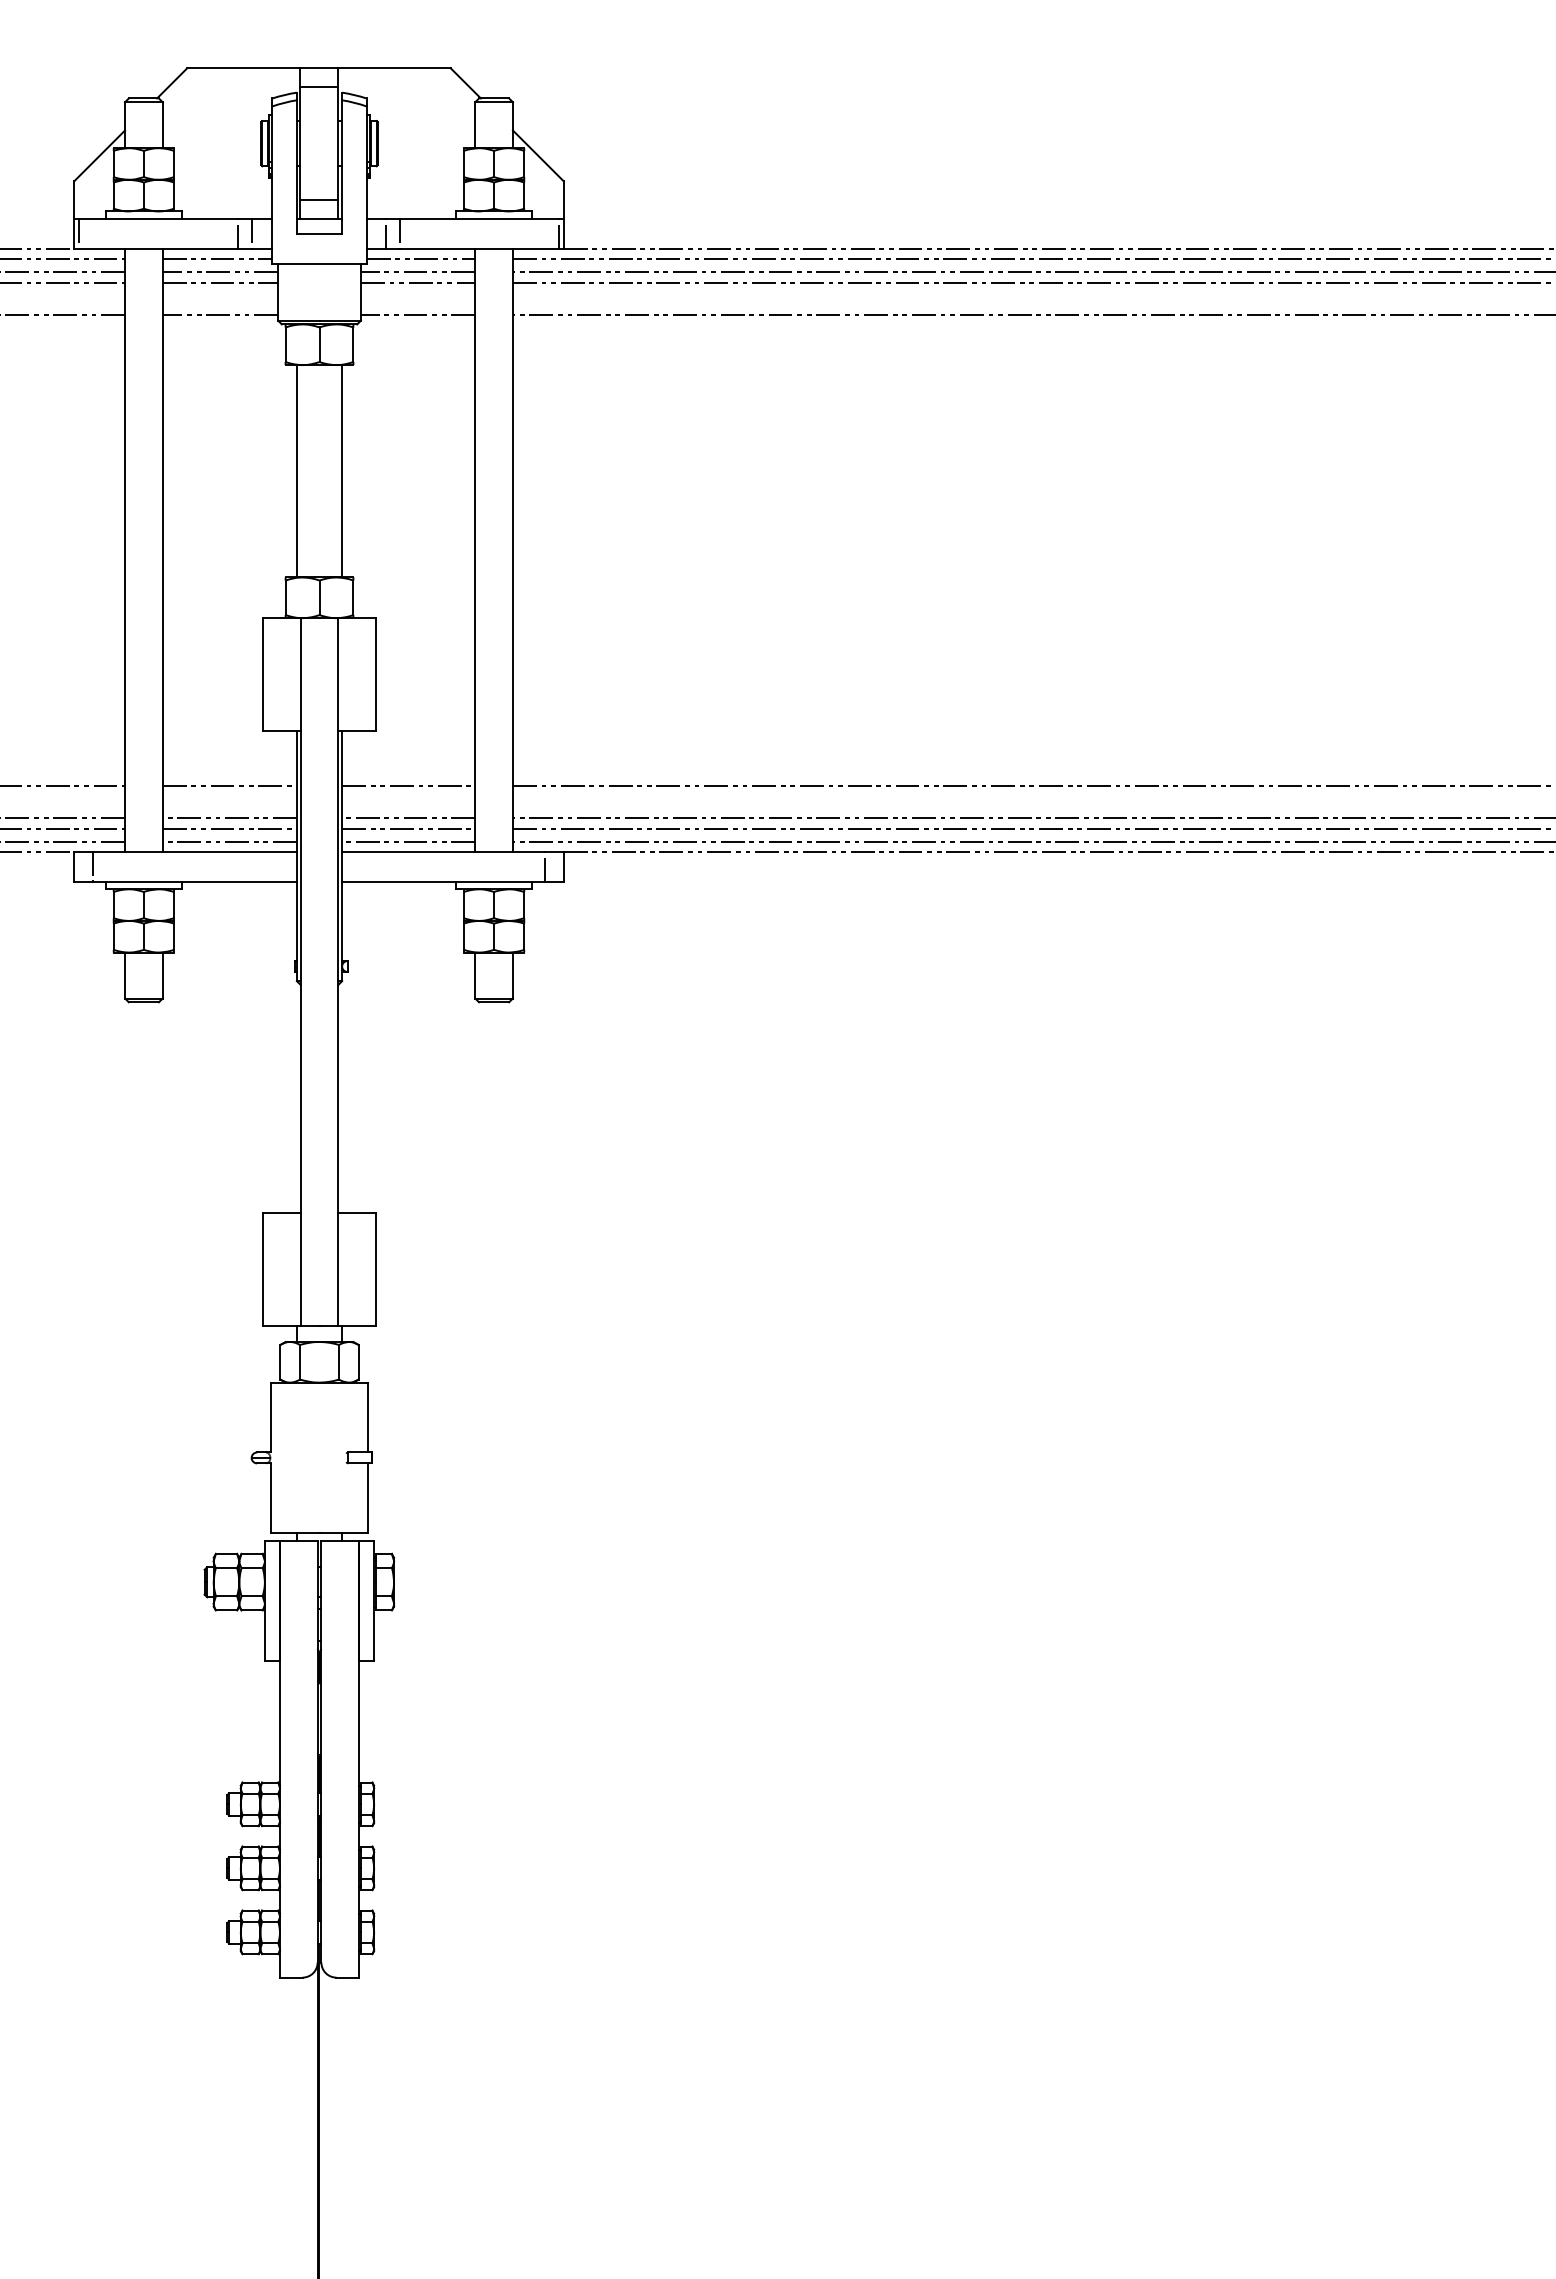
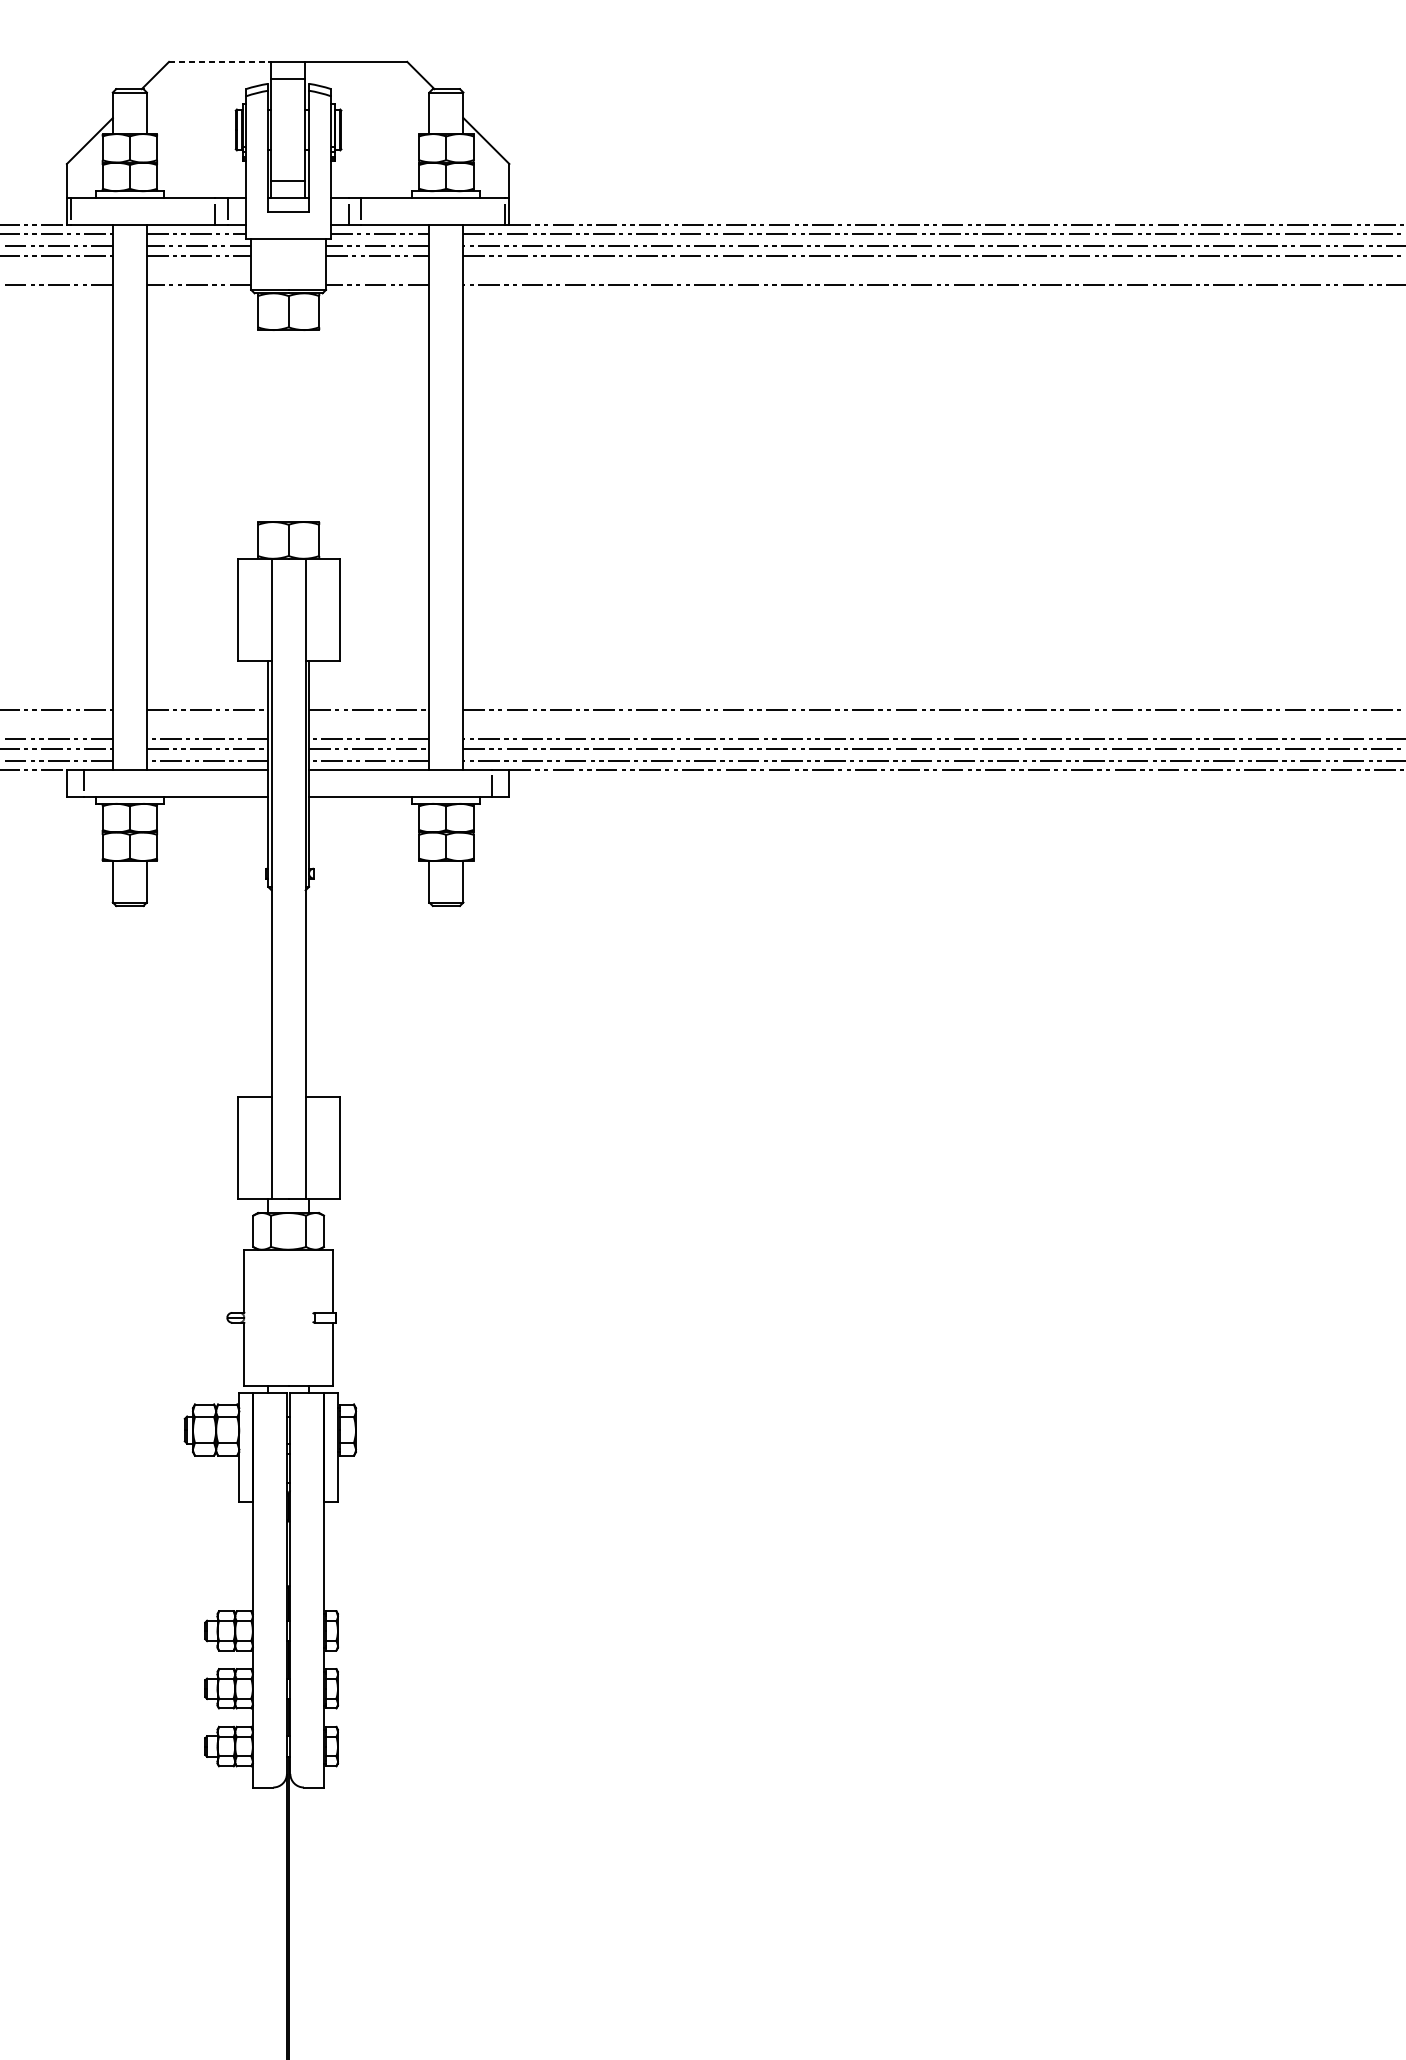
line: (244, 68) -> (220, 62), solid -> dashed
line: (296, 471) -> (267, 426), removed
line: (342, 471) -> (309, 426), removed

